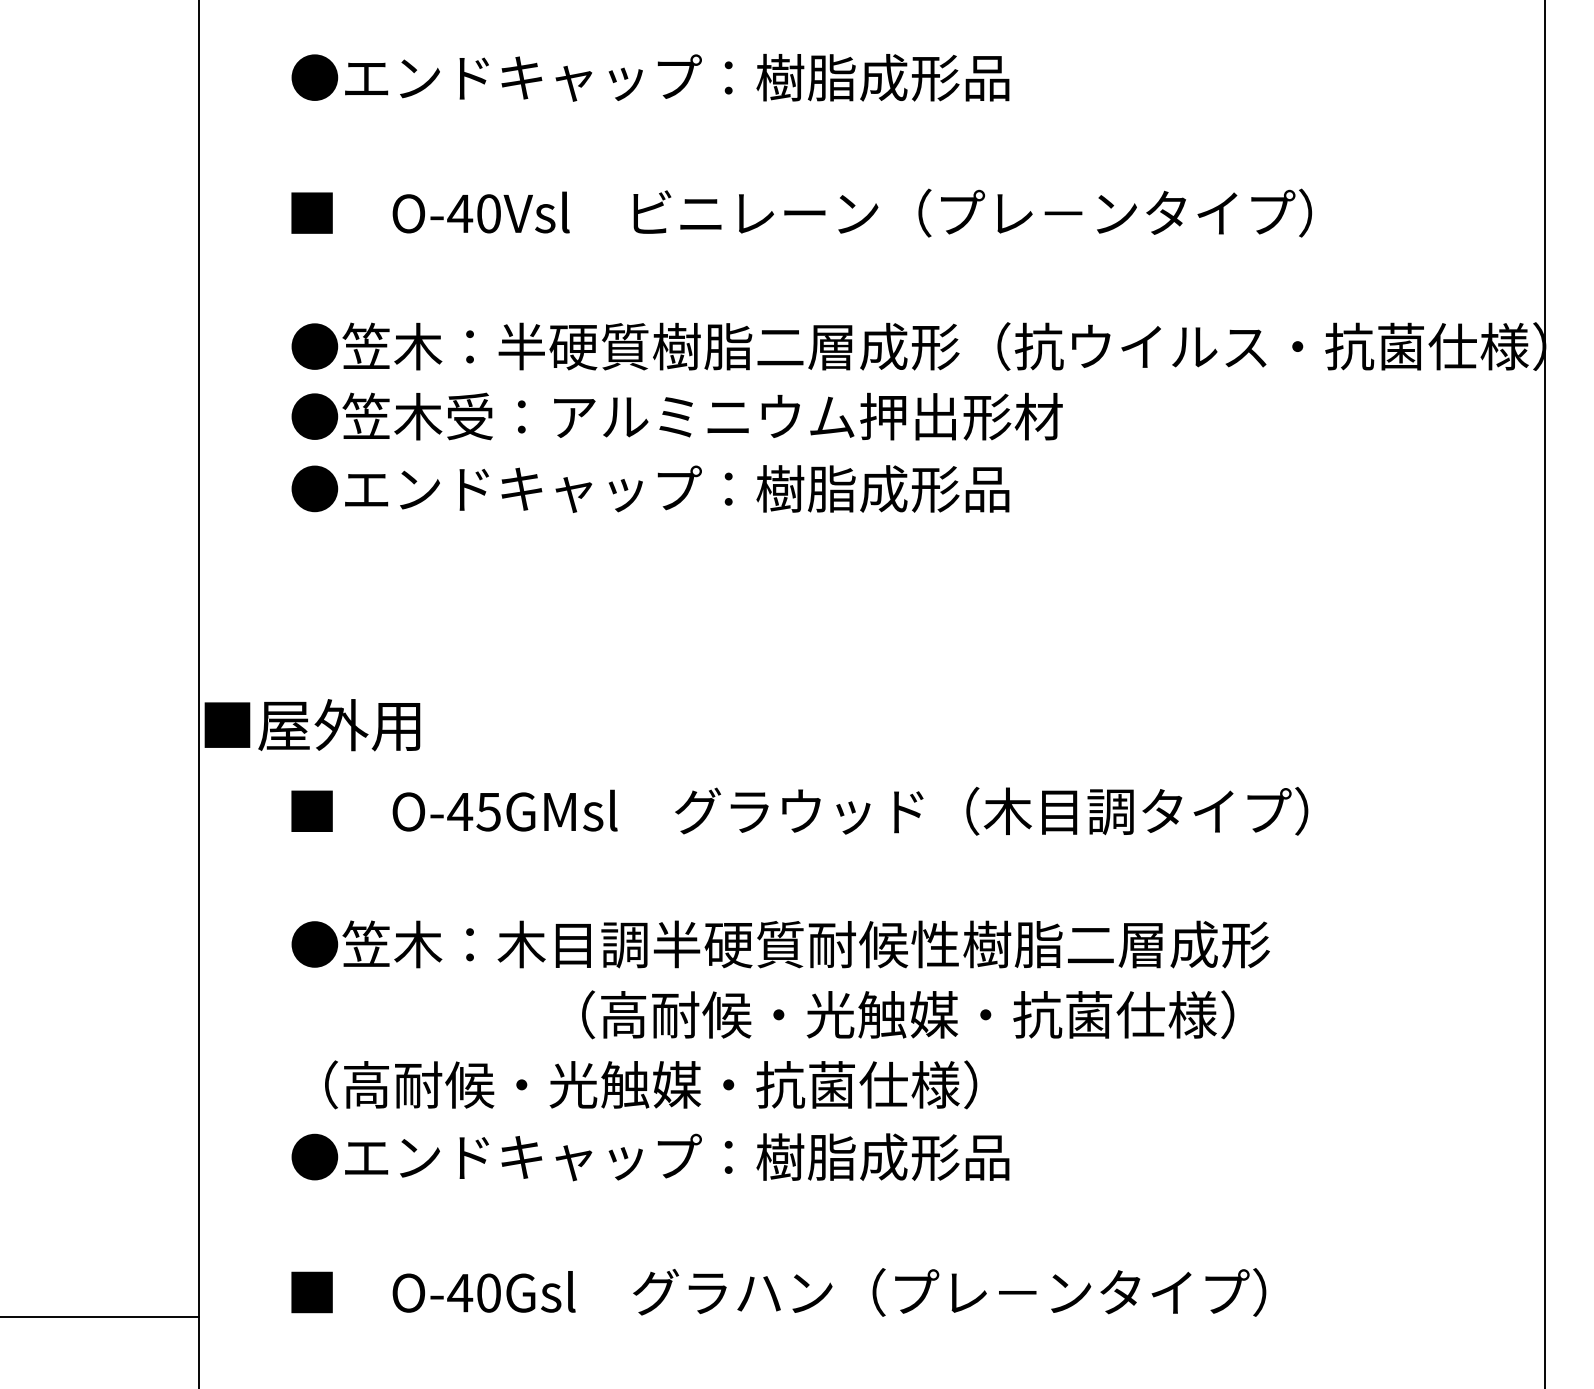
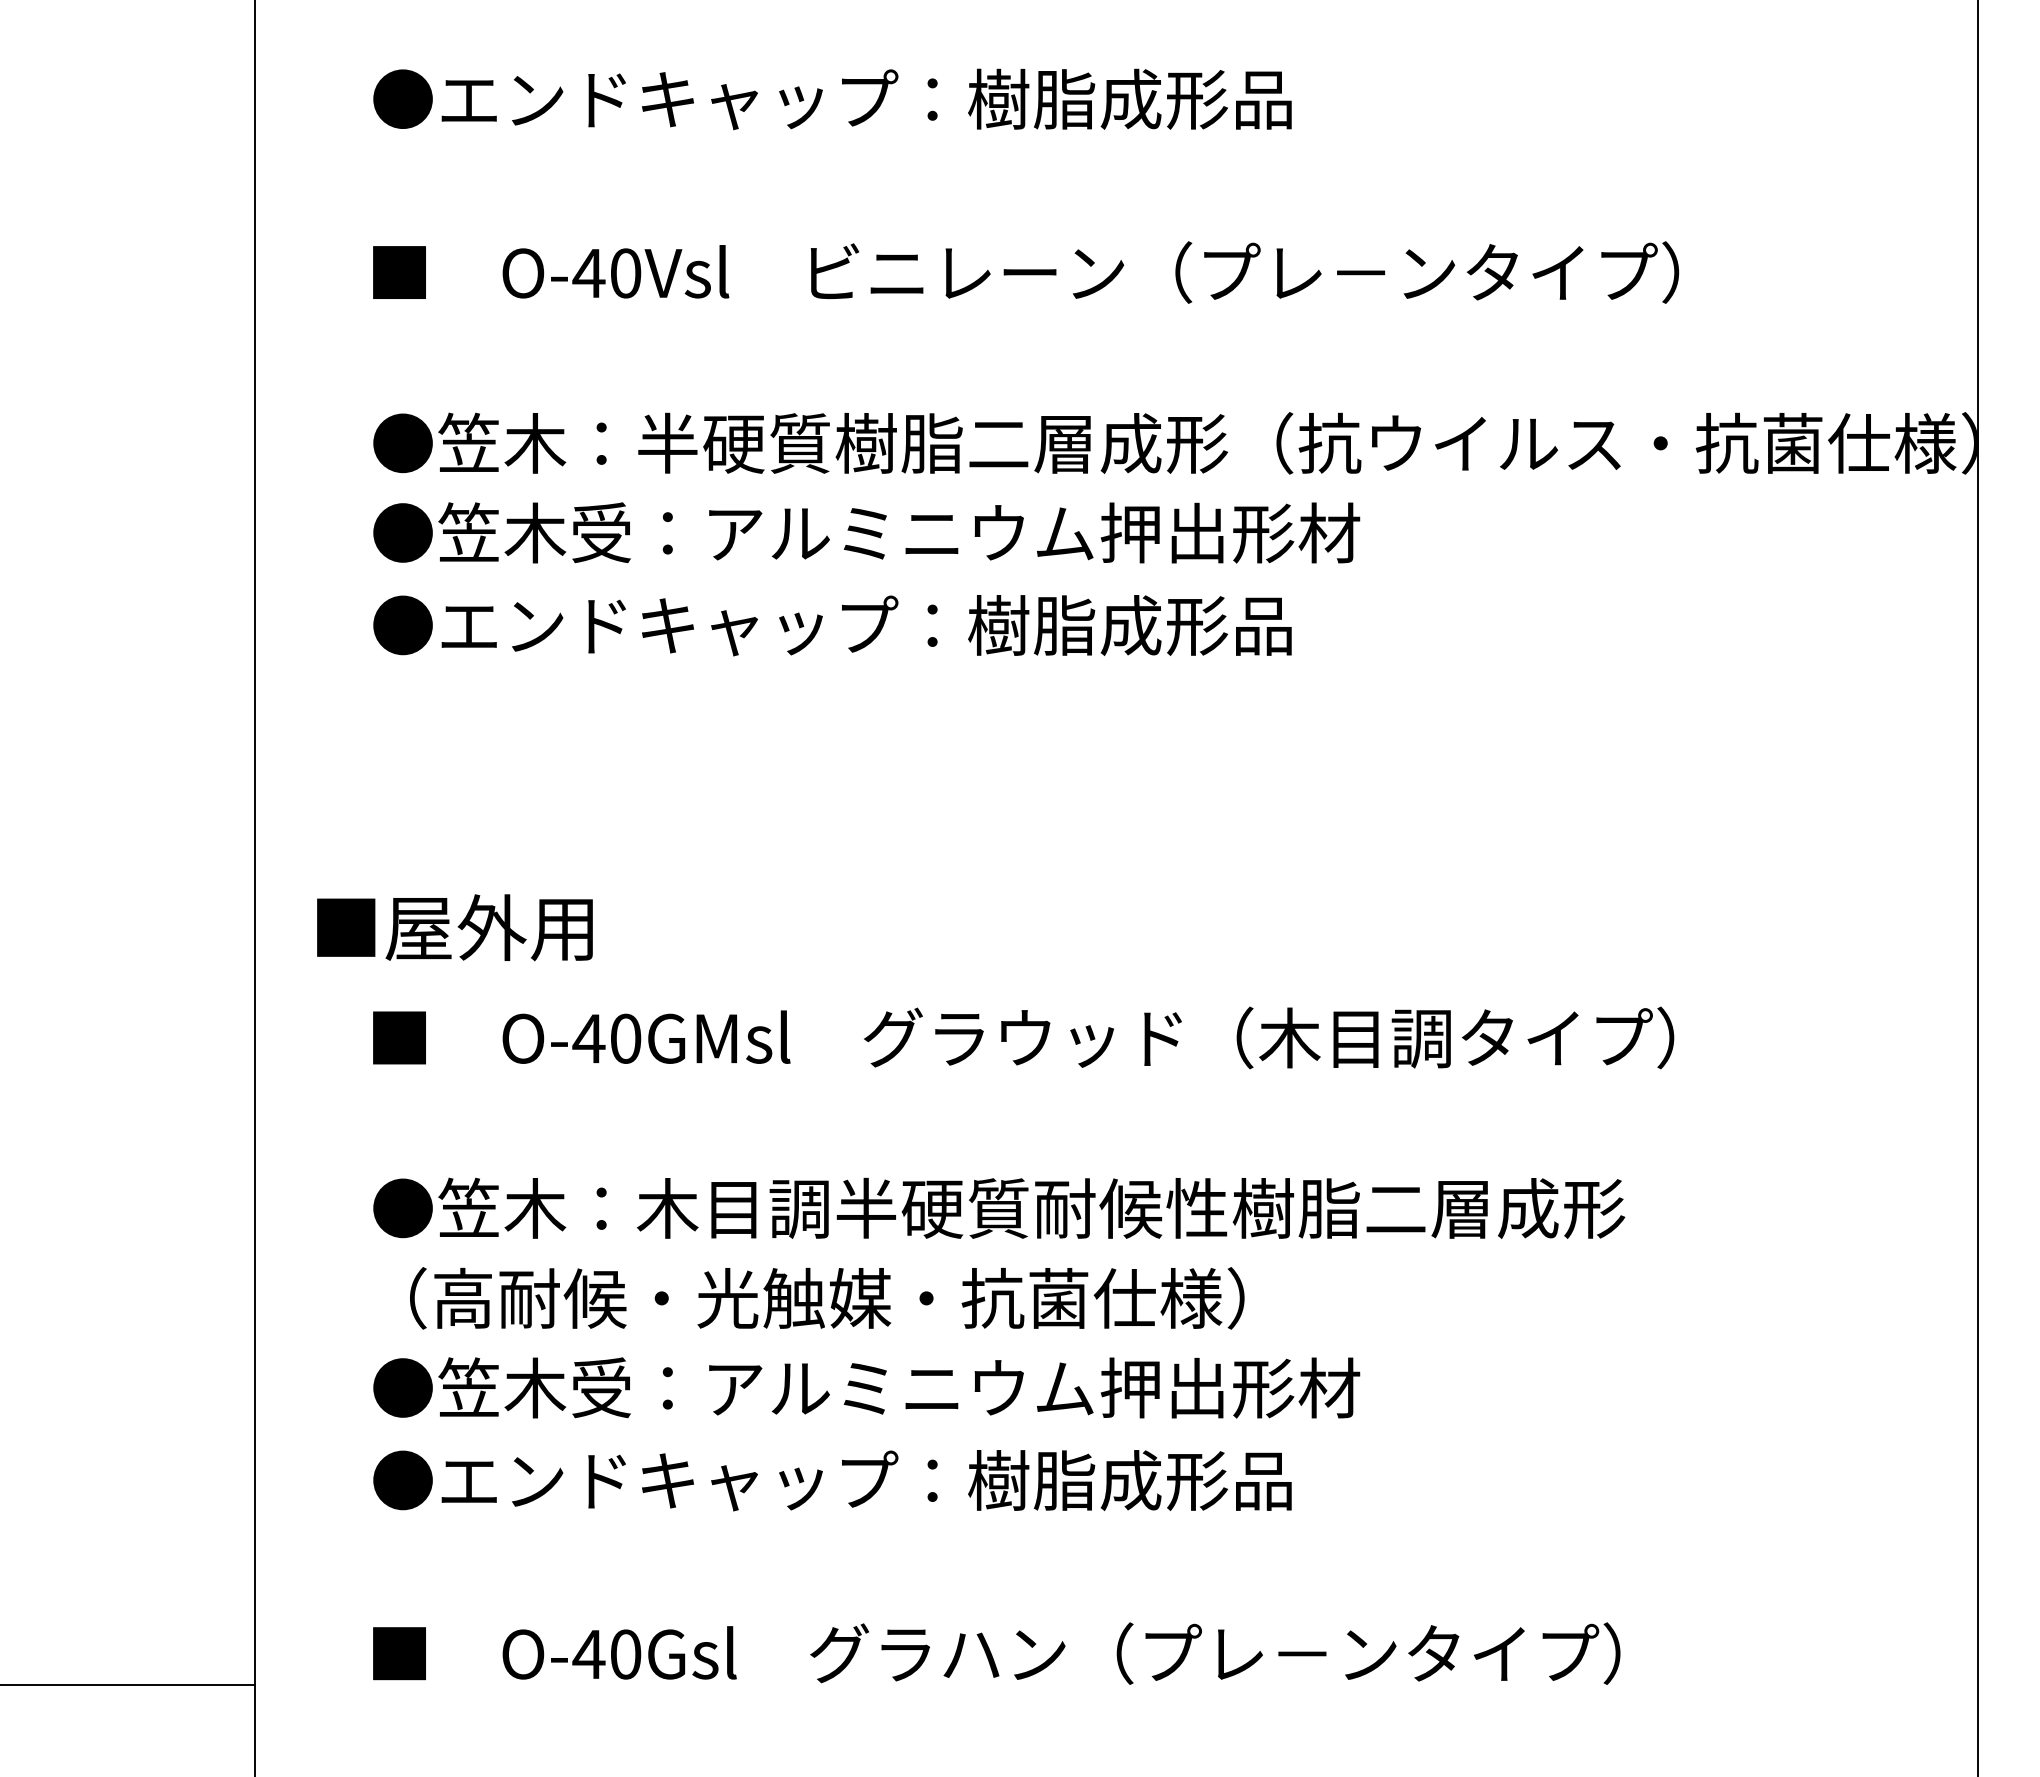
text: (312, 724) -> (454, 927), moved
text: (488, 811) -> (625, 1038), O-45GMsl -> O-40GMsl
text: (908, 1014) -> (827, 1298), moved
text: (677, 1084) -> (866, 1387), （高耐候・光触媒・抗菌仕様） -> ●笠木受：アルミニウム押出形材

